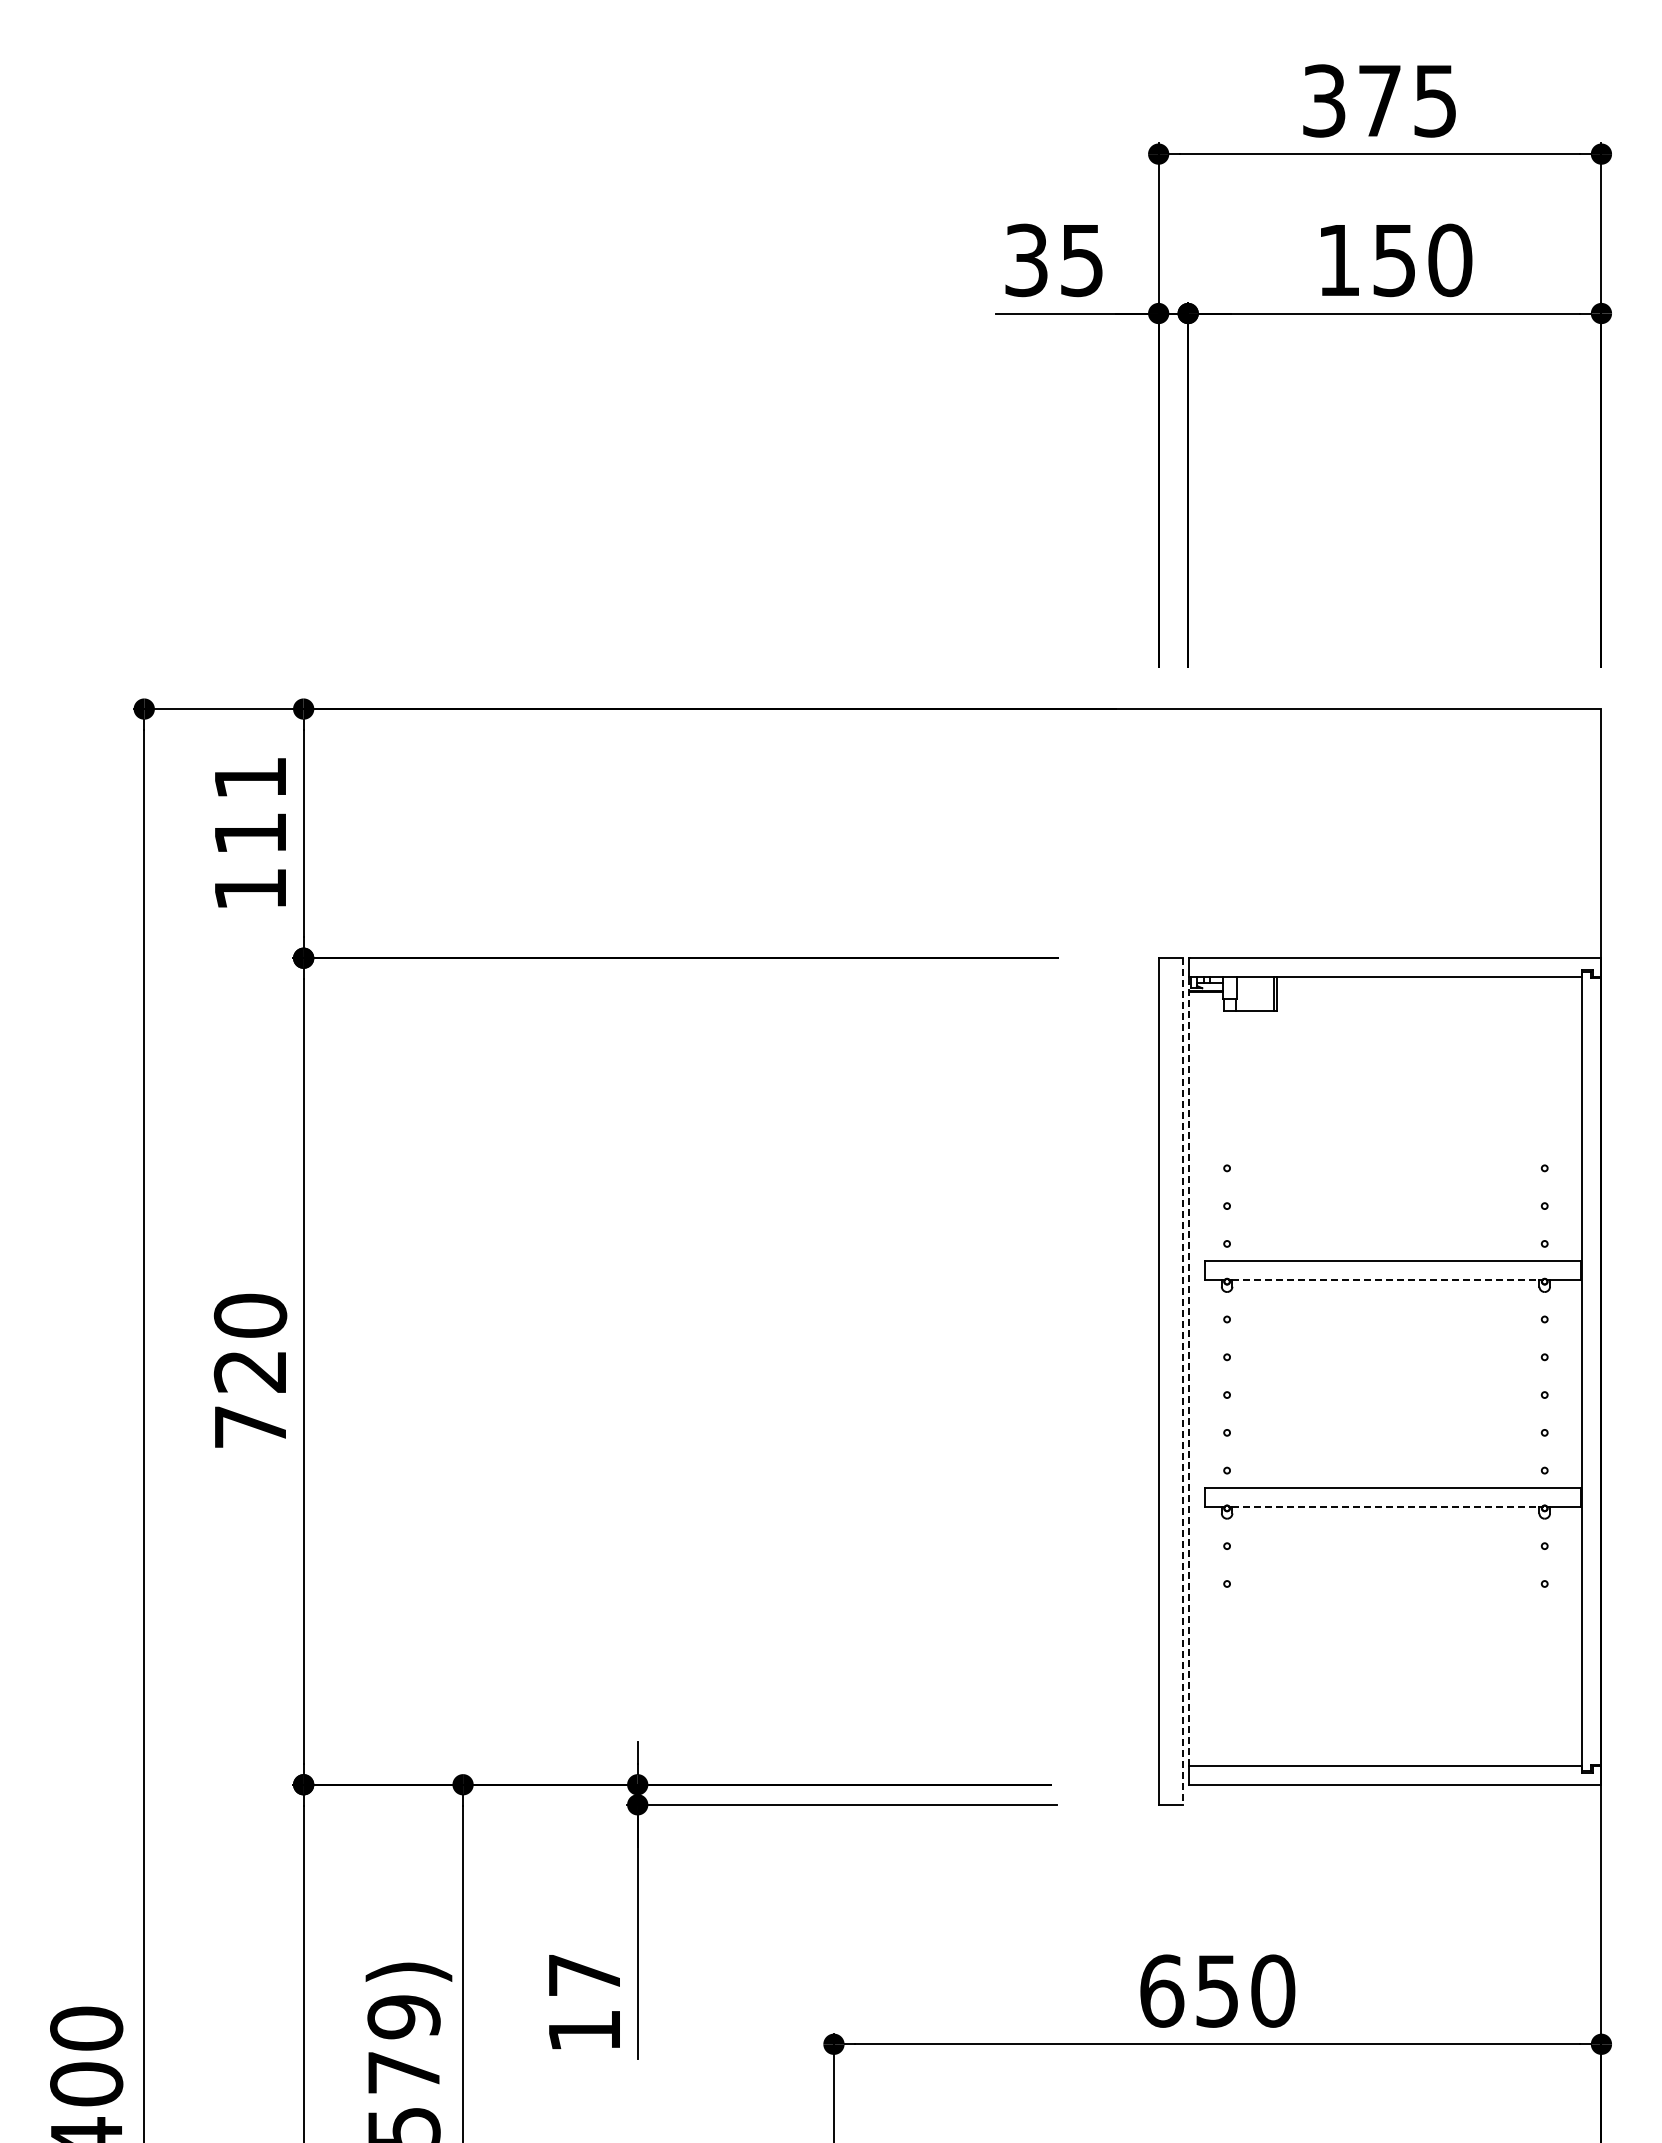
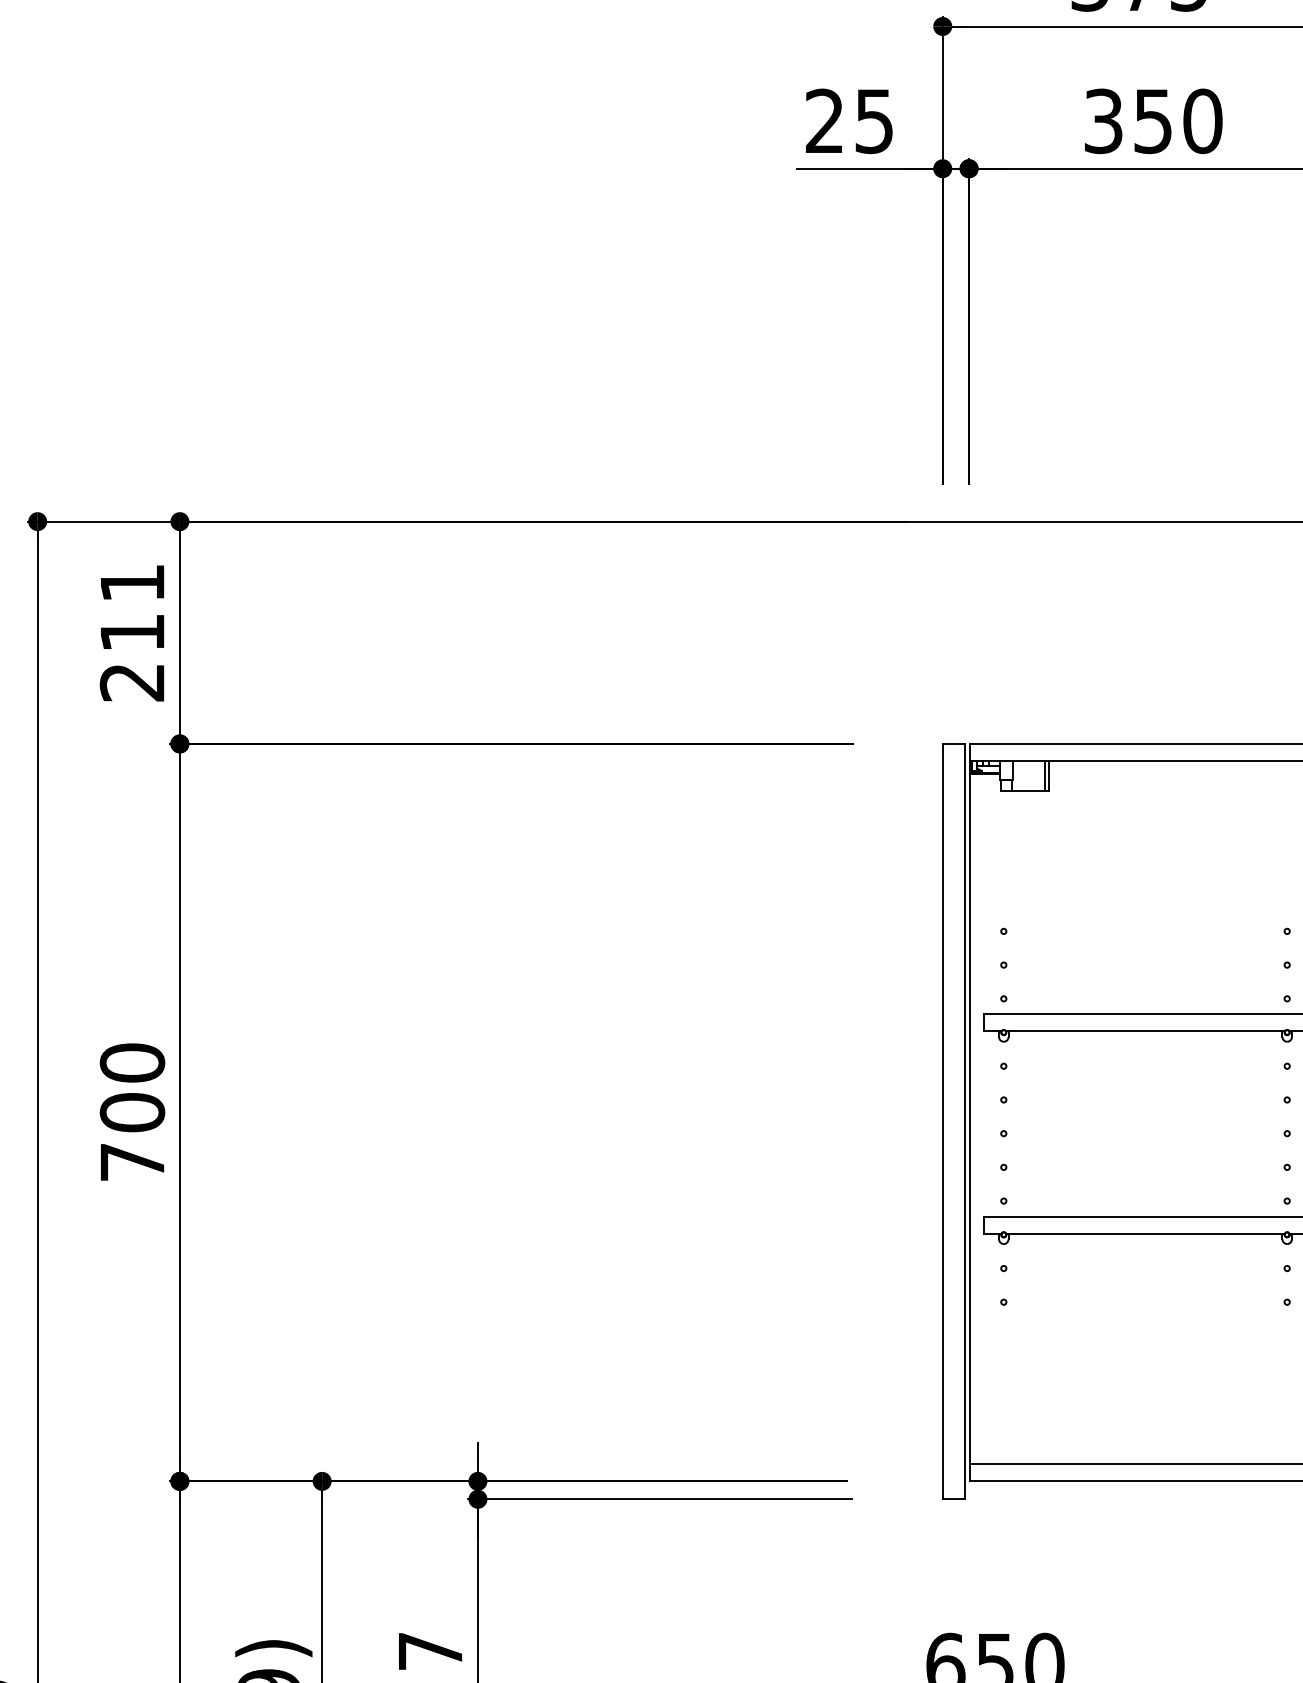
text: (1026, 260) -> (824, 121), 35 -> 25
text: (1338, 260) -> (1103, 121), 150 -> 350
text: (249, 889) -> (131, 682), 111 -> 211
line: (1386, 1280) -> (1146, 1031), dashed -> solid
line: (1189, 1370) -> (970, 1111), dashed -> solid
text: (250, 1371) -> (132, 1112), 720 -> 700
line: (1183, 1381) -> (964, 1121), dashed -> solid
line: (1386, 1506) -> (1146, 1233), dashed -> solid

